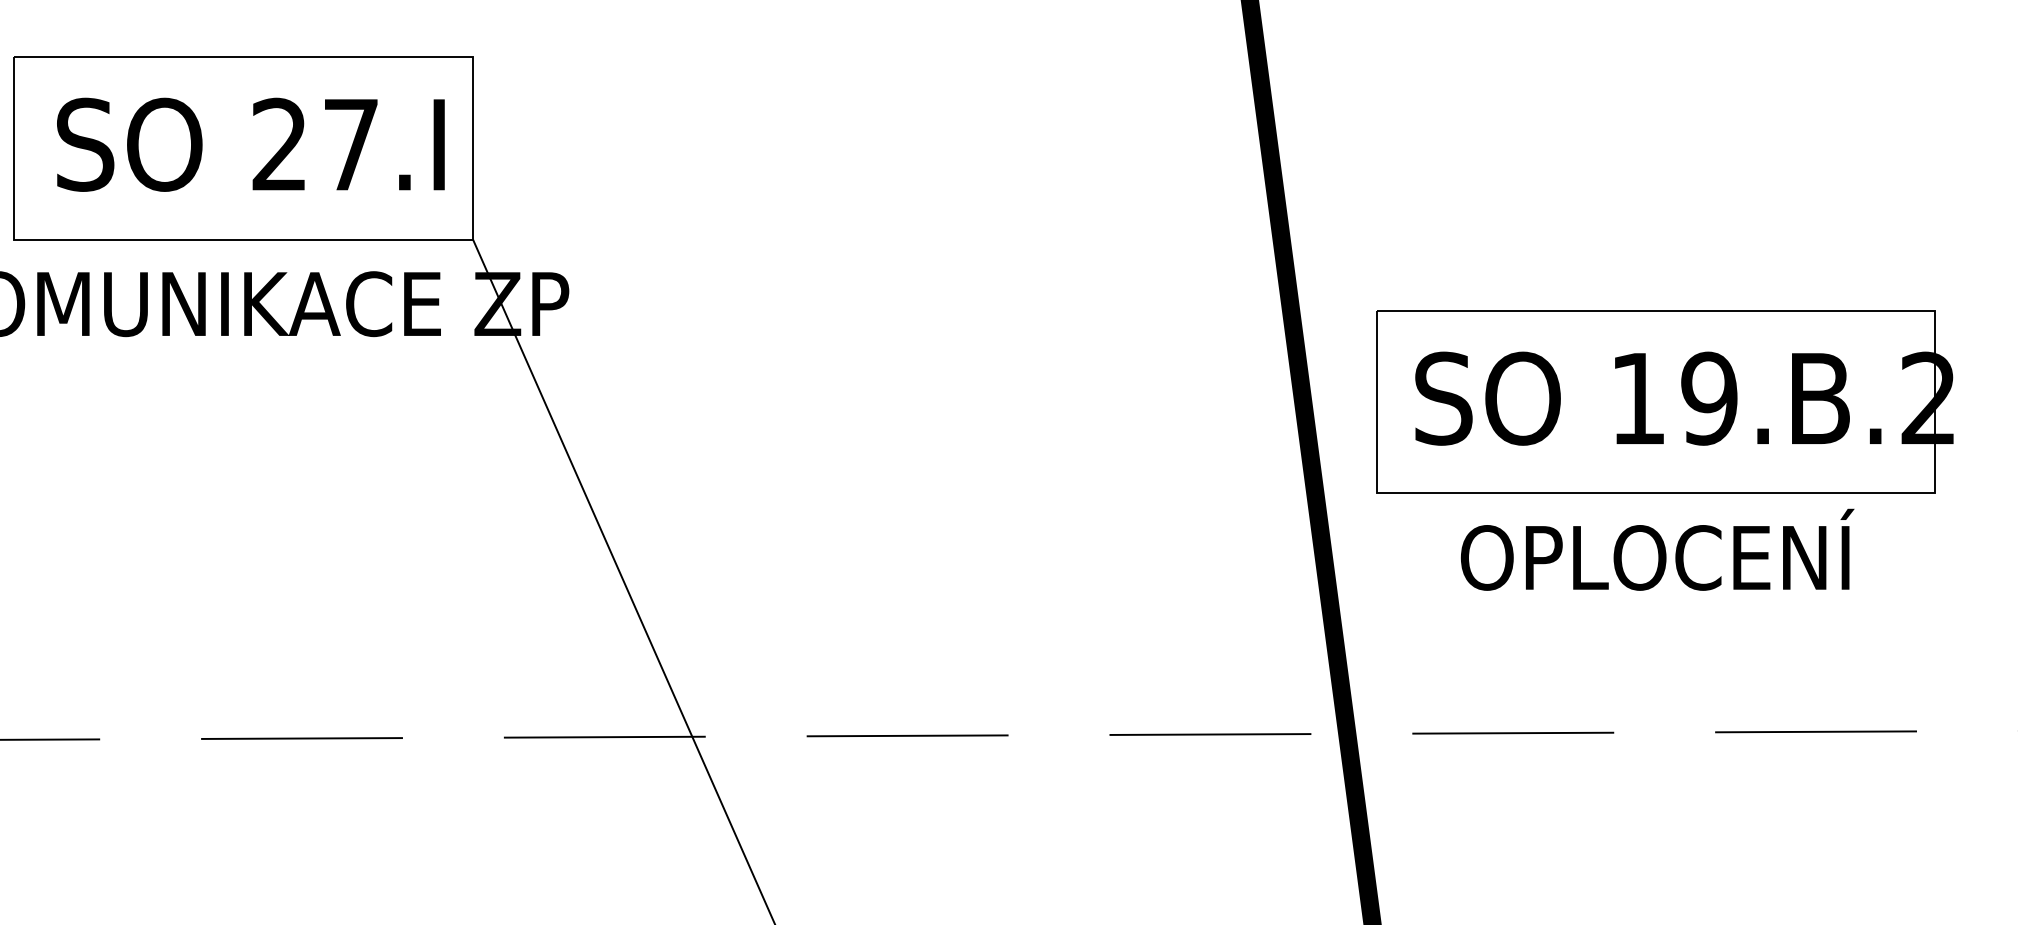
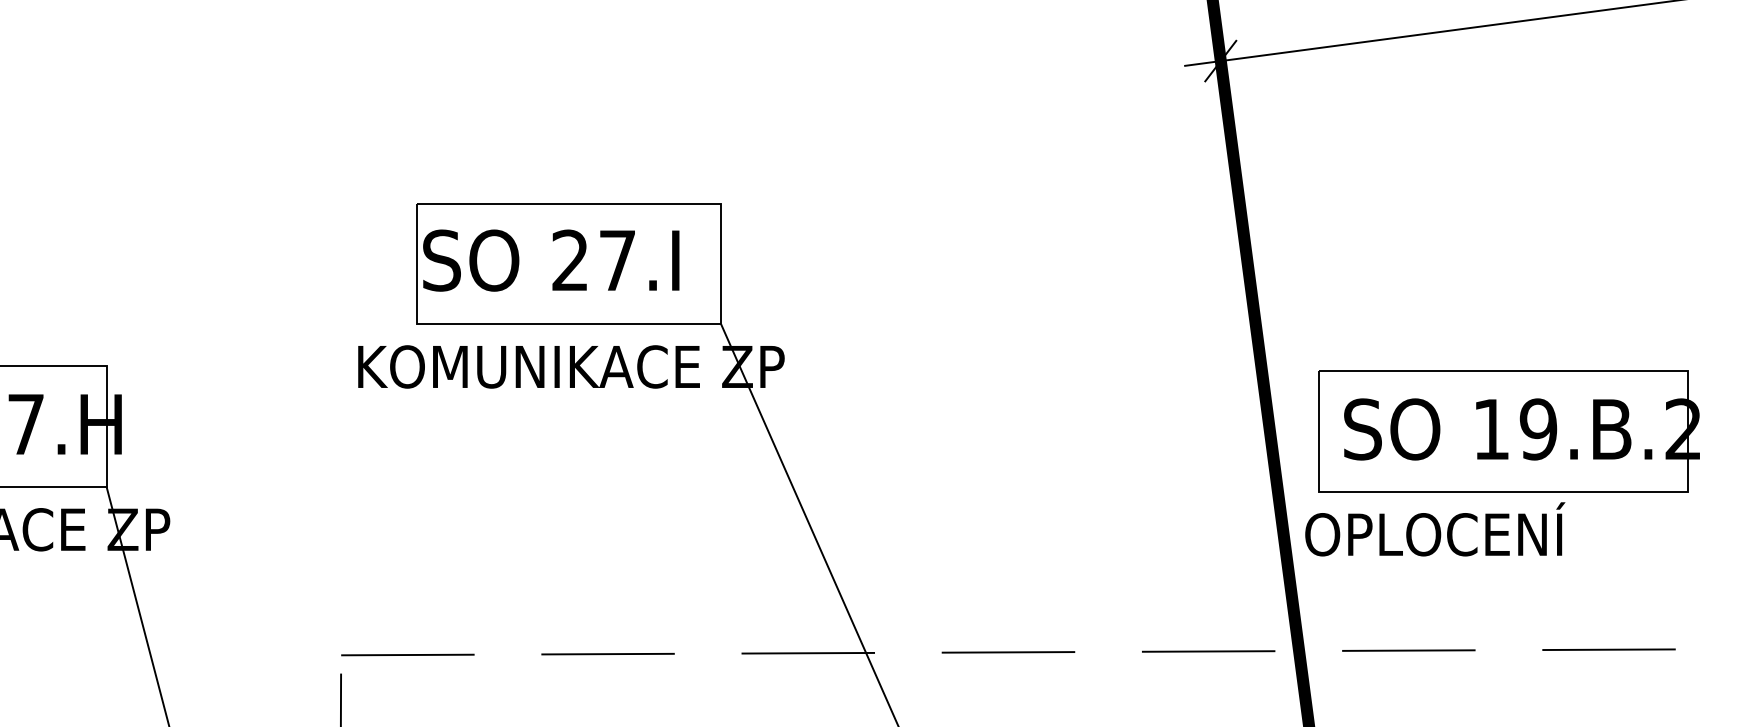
text: (251, 144) -> (551, 260), moved
text: (1657, 550) -> (1435, 529), moved

